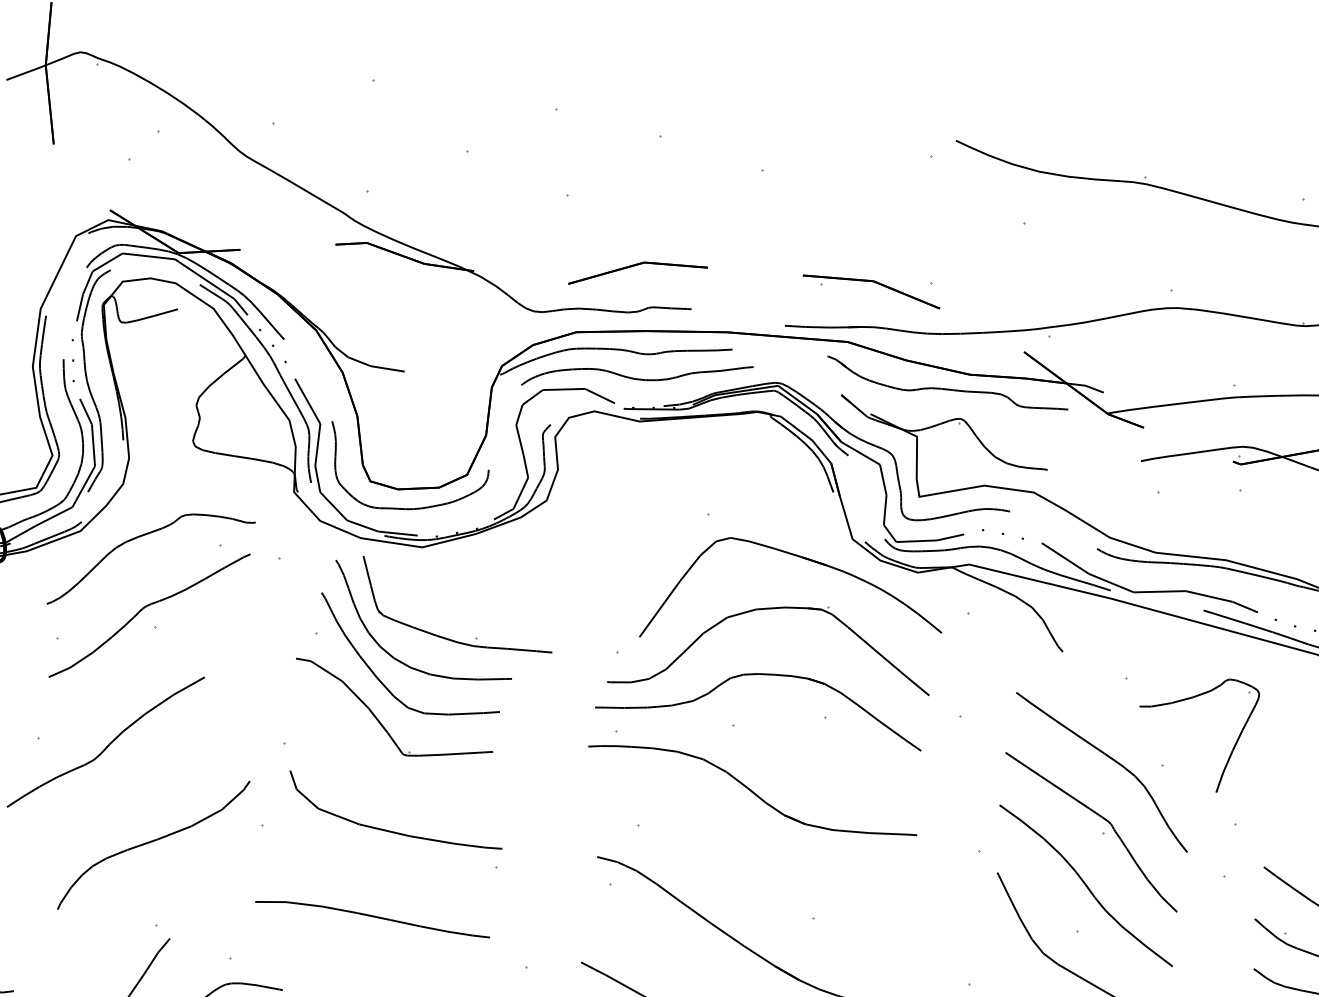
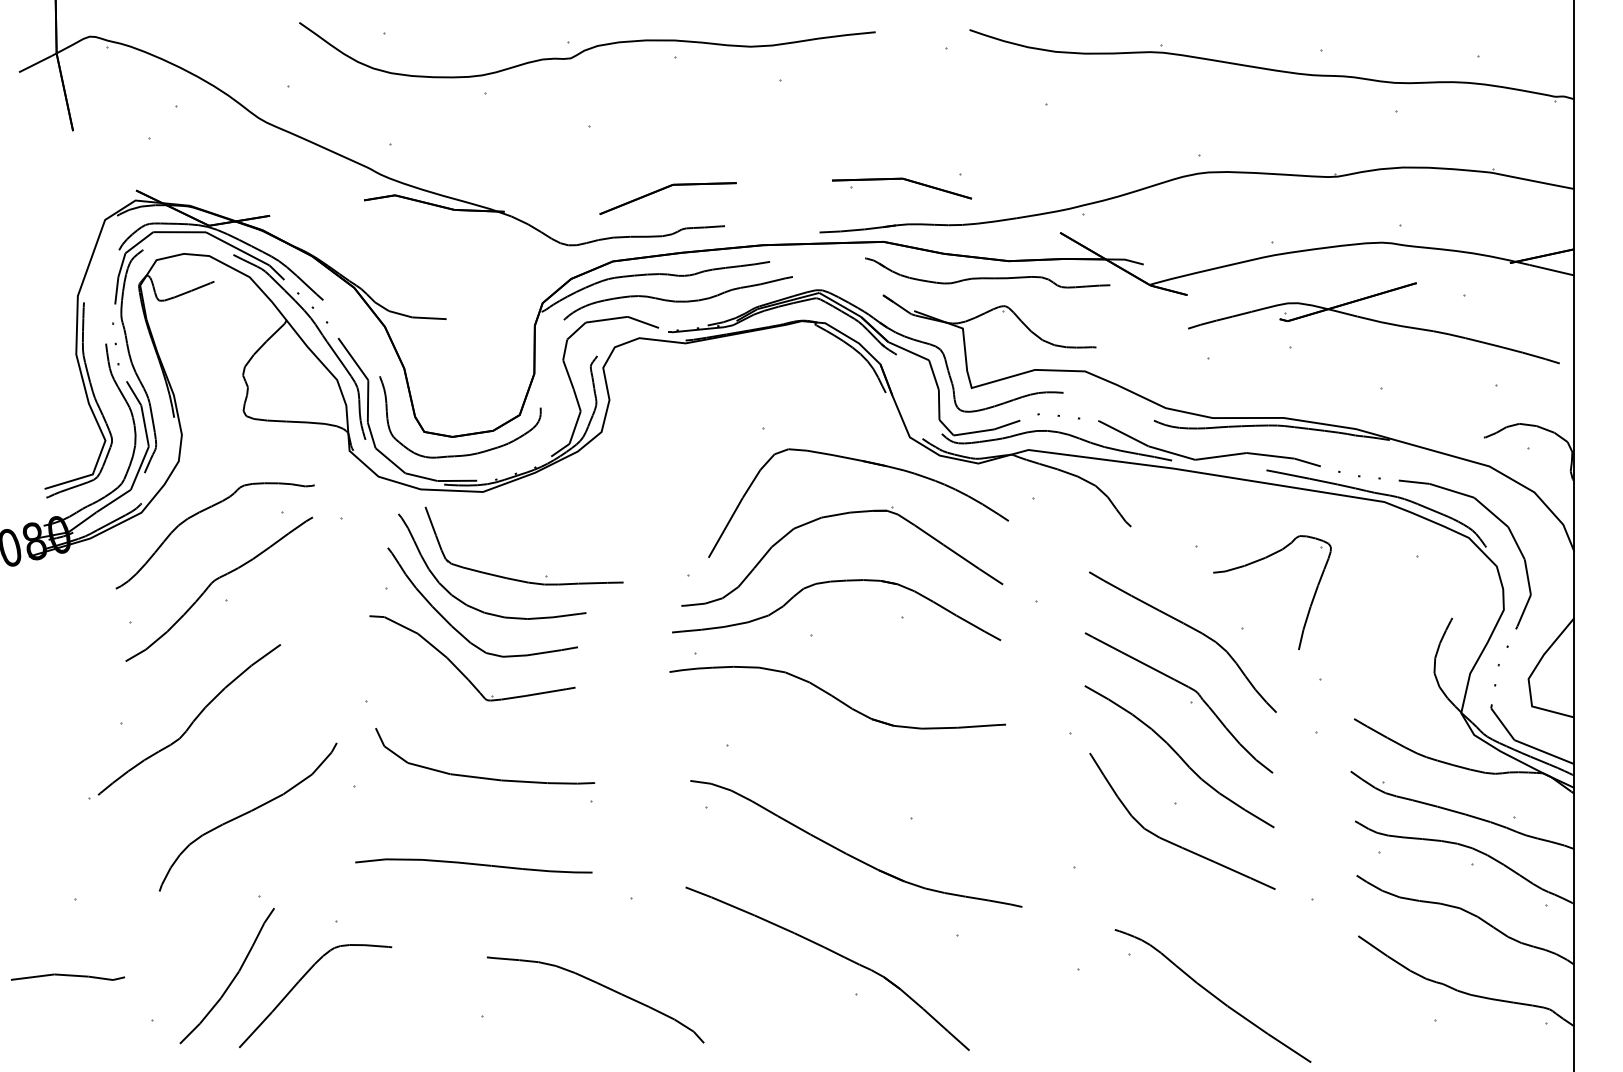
curve: (573, 119) -> (587, 50), added

